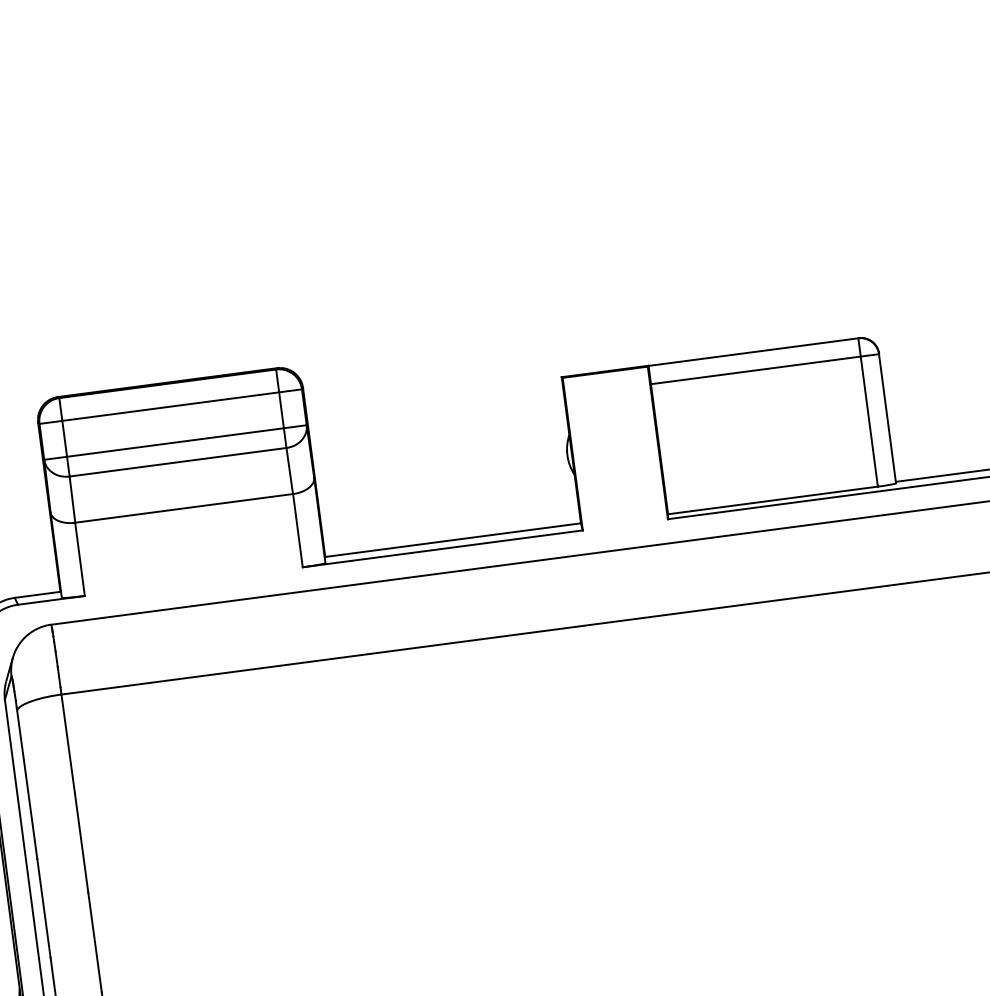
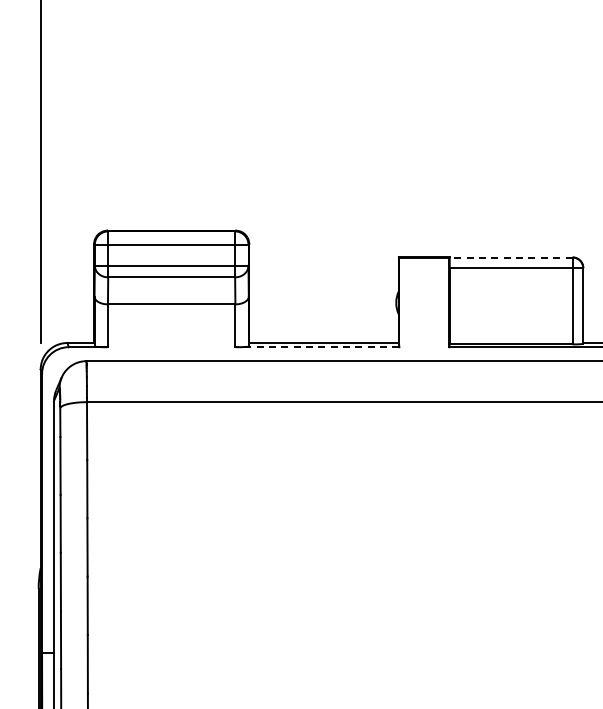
line: (752, 352) -> (510, 257), solid -> dashed
line: (442, 549) -> (317, 347), solid -> dashed

